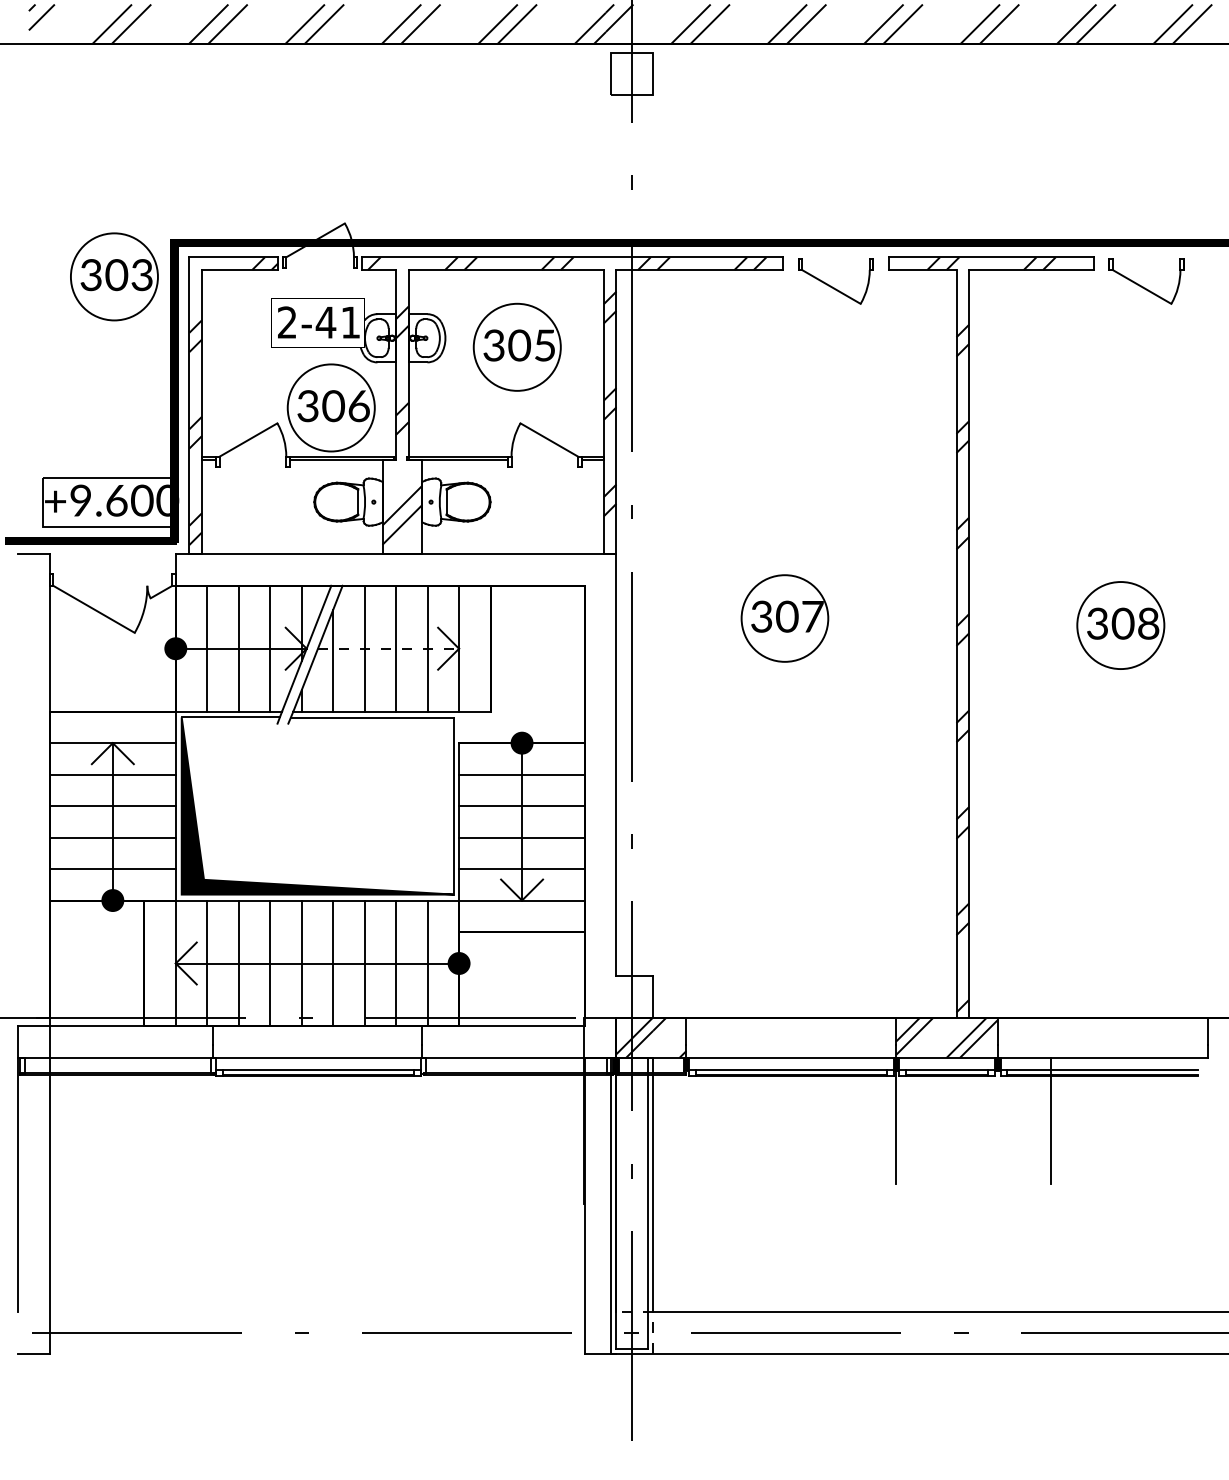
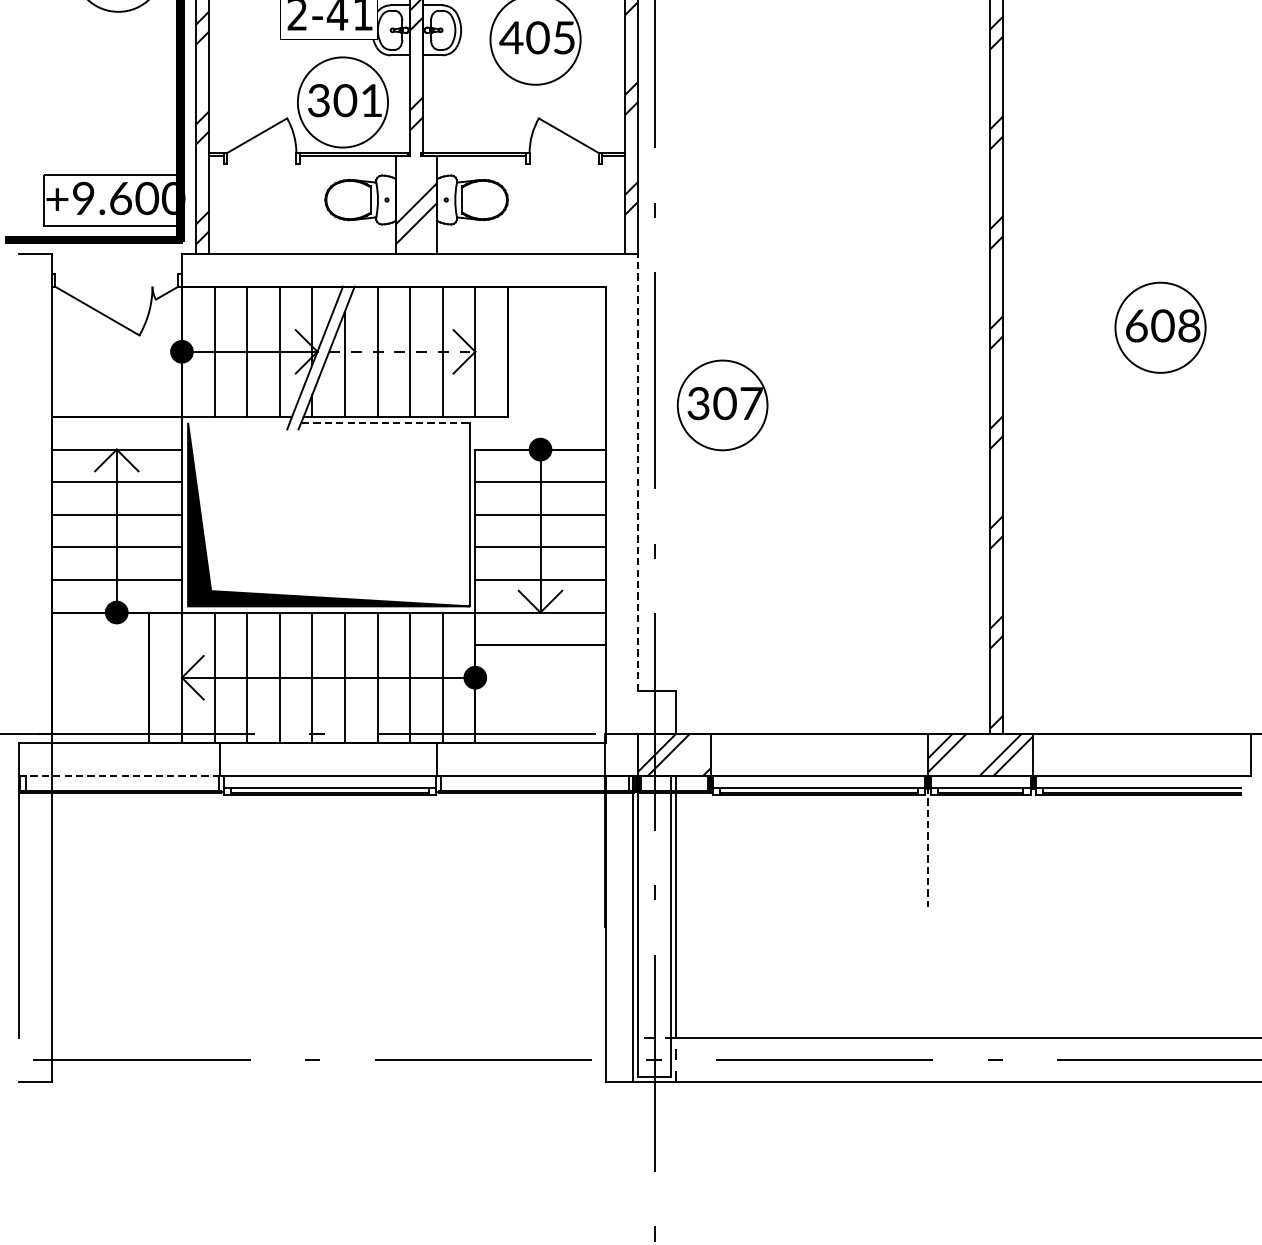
text: (493, 345) -> (510, 37), 305 -> 405
text: (358, 406) -> (371, 100), 306 -> 301
part: (784, 618) -> (722, 405), moved
text: (1097, 623) -> (1136, 325), 308 -> 608
line: (230, 717) -> (238, 423), removed
line: (373, 717) -> (386, 423), solid -> dashed
line: (616, 765) -> (638, 472), solid -> dashed
line: (115, 1057) -> (119, 775), solid -> dashed
line: (1050, 1120) -> (1087, 840), removed
line: (896, 1121) -> (928, 841), solid -> dashed

